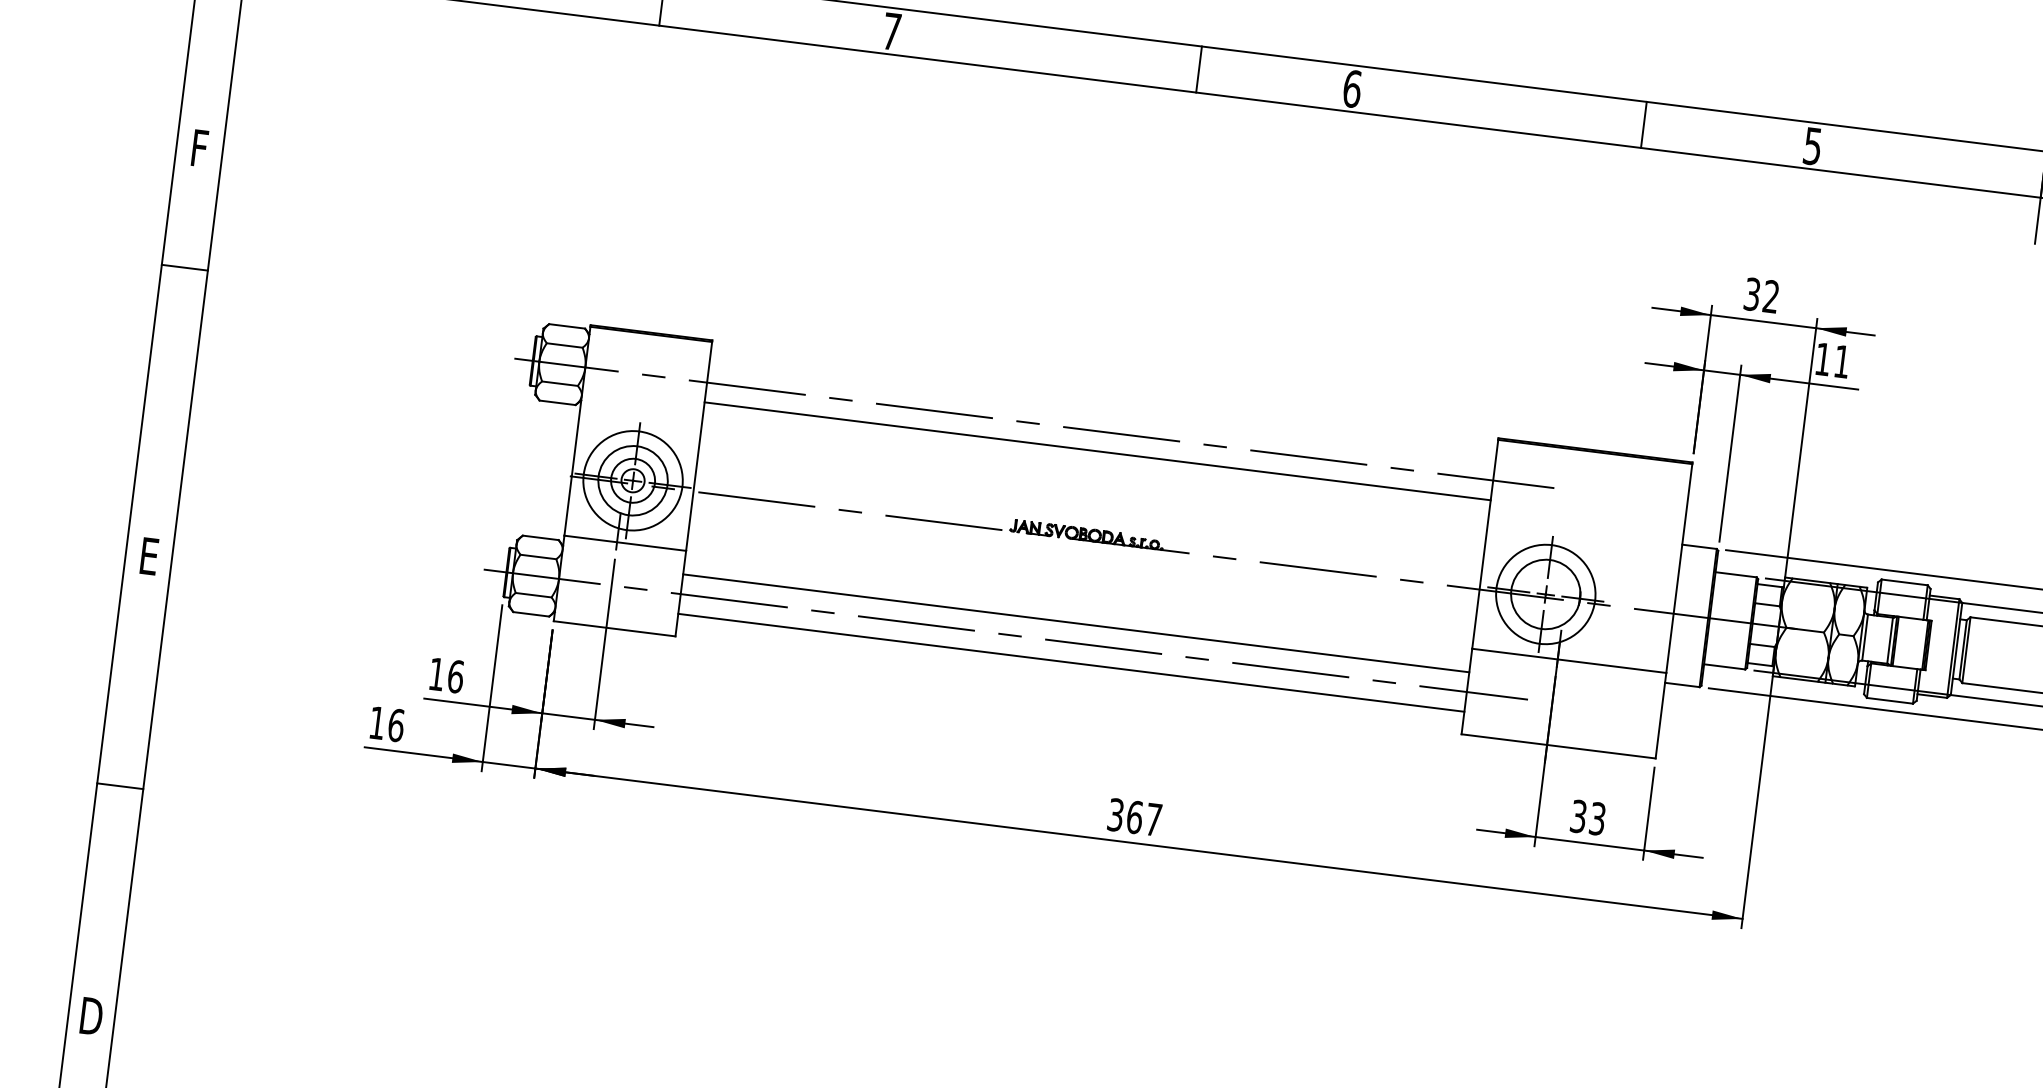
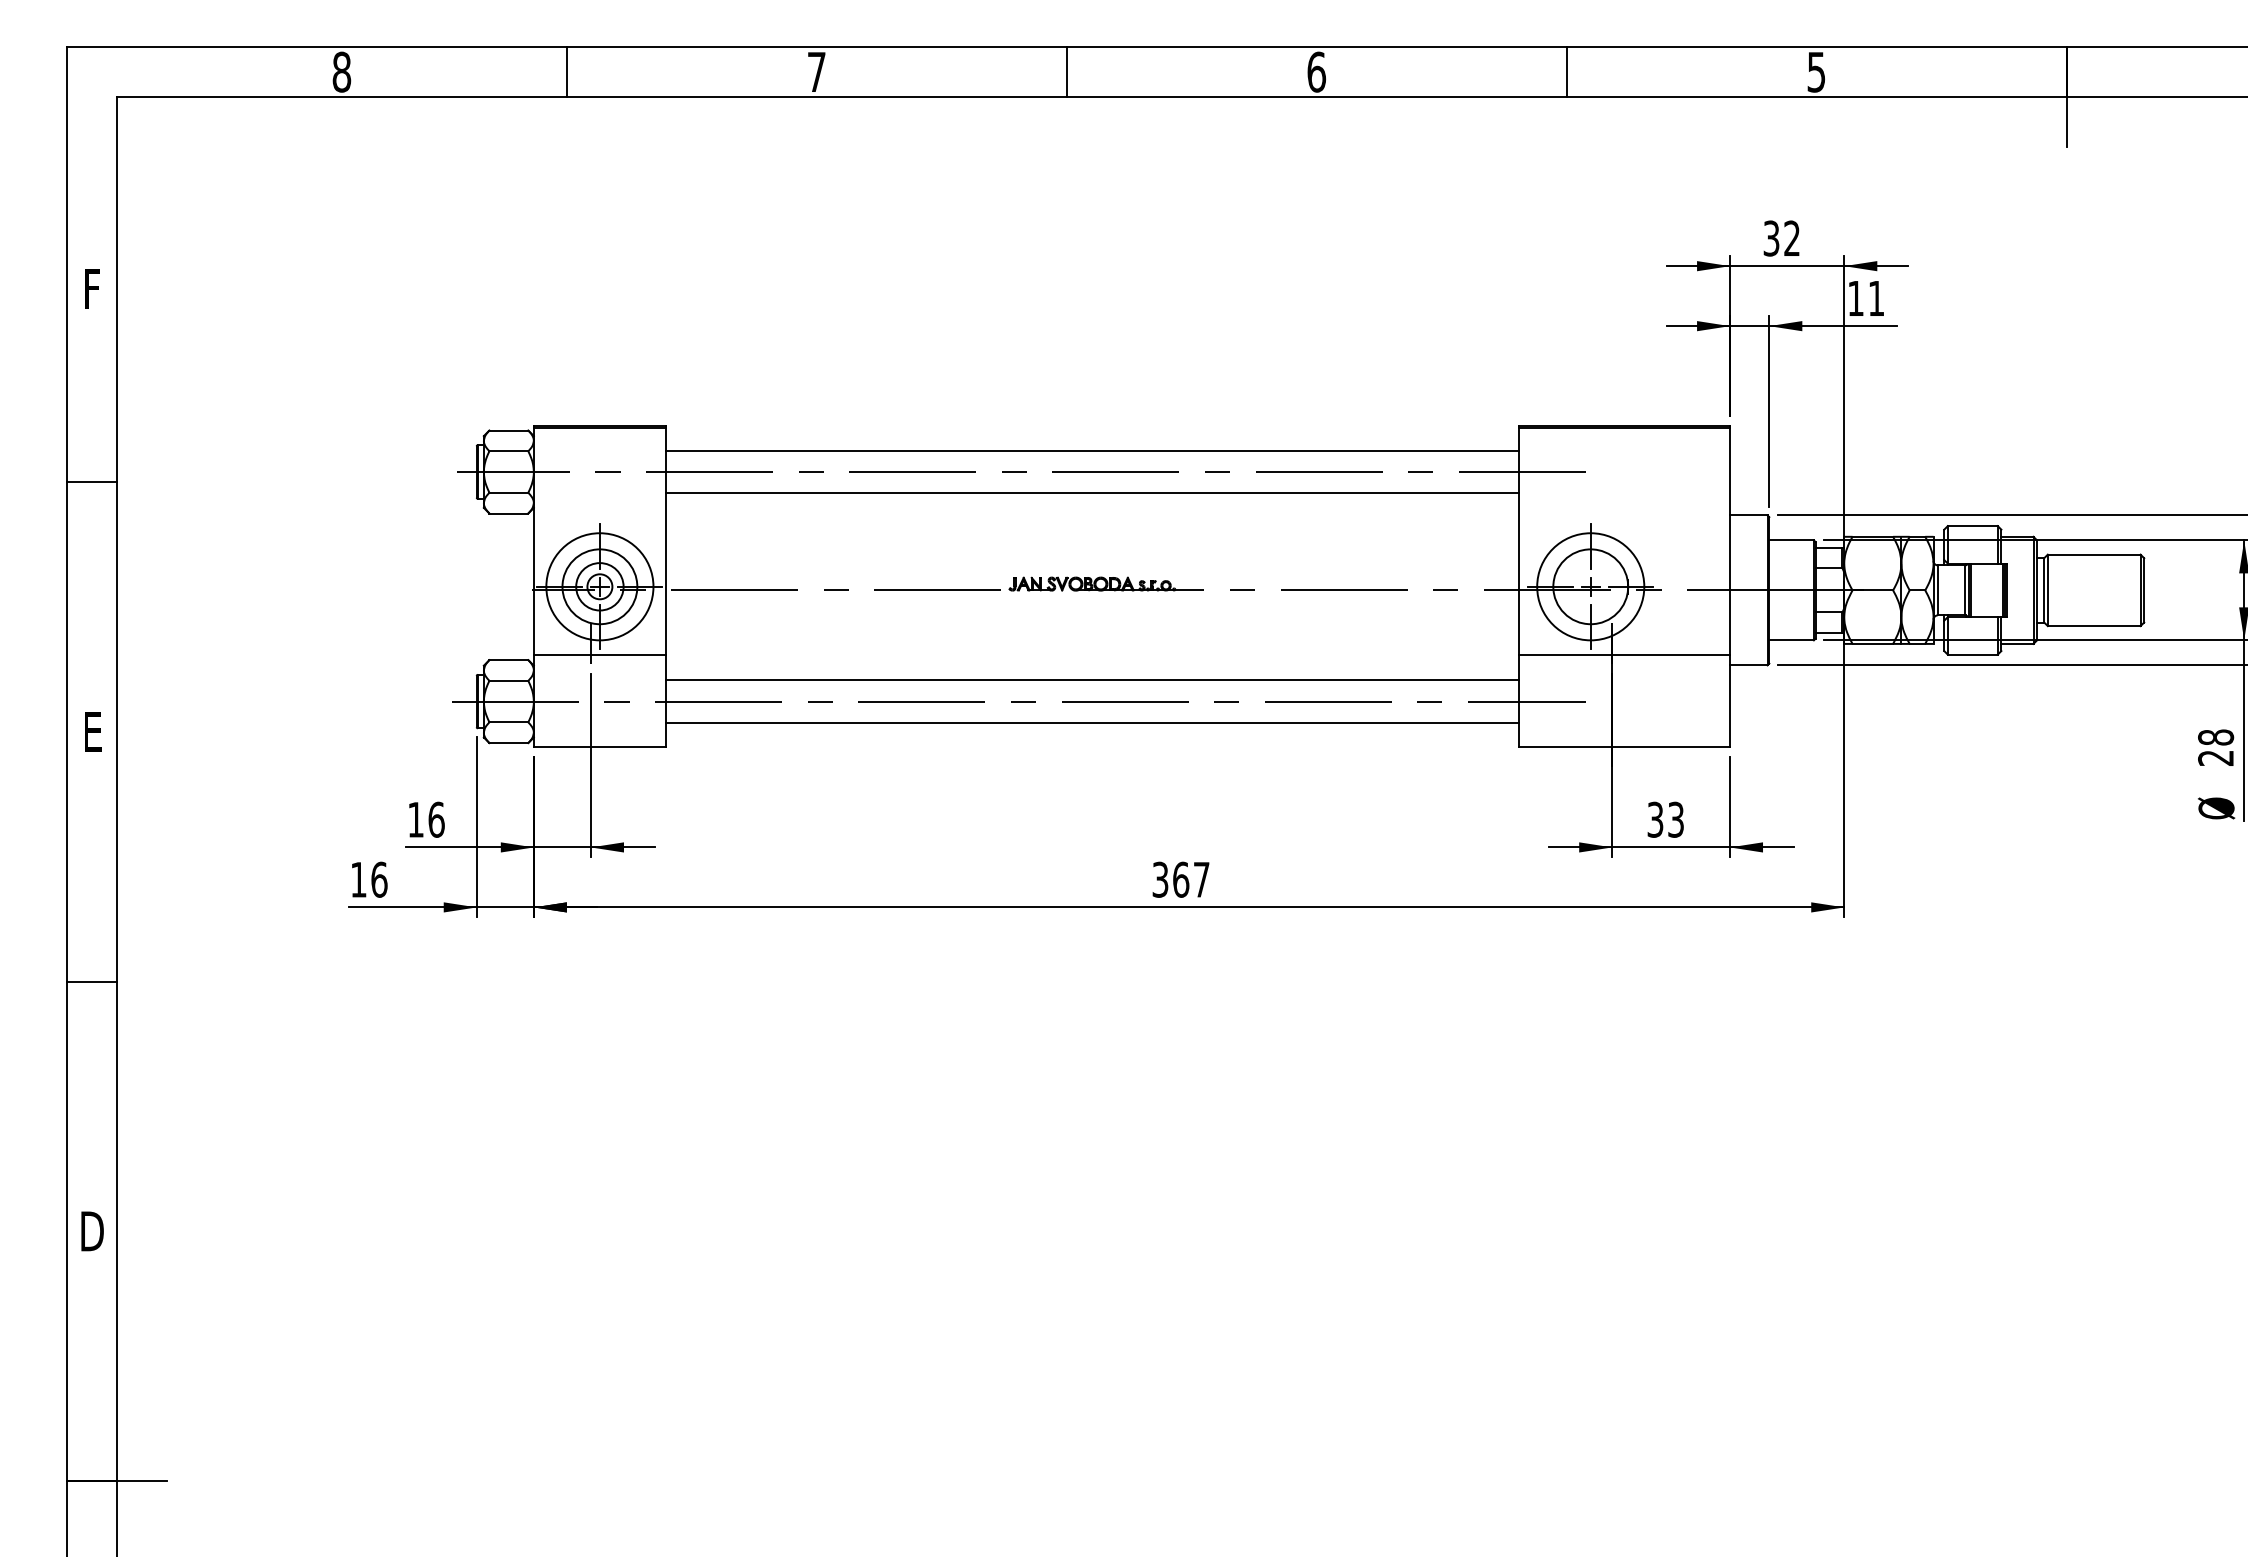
line: (1199, 69) -> (1067, 71), moved
line: (1644, 124) -> (1567, 71), moved
line: (184, 267) -> (92, 481), moved
line: (1102, 411) -> (1092, 450), added

